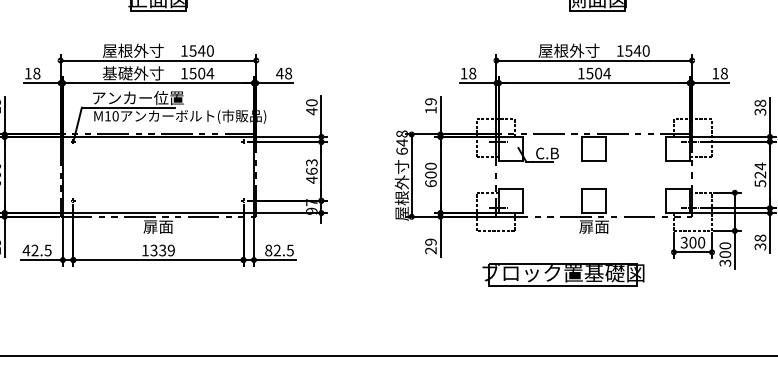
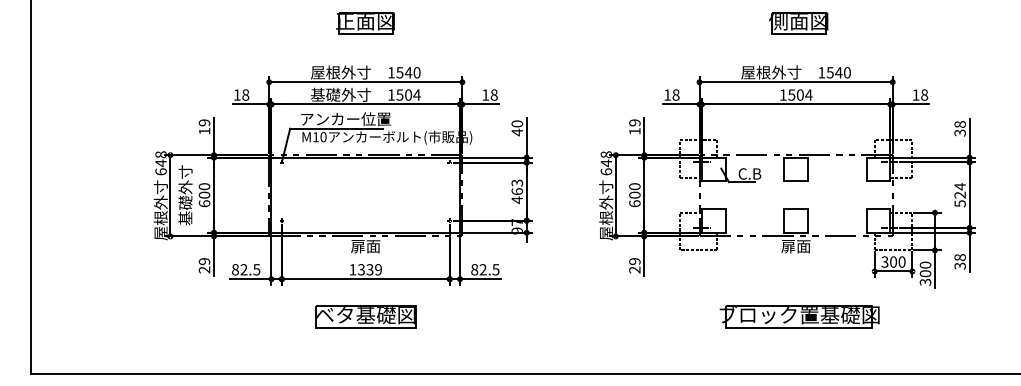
text: (279, 73) -> (485, 94), 48 -> 18
text: (26, 250) -> (235, 269), 42.5 -> 82.5
part: (563, 274) -> (799, 316), moved
part: (158, 297) -> (365, 316), added

